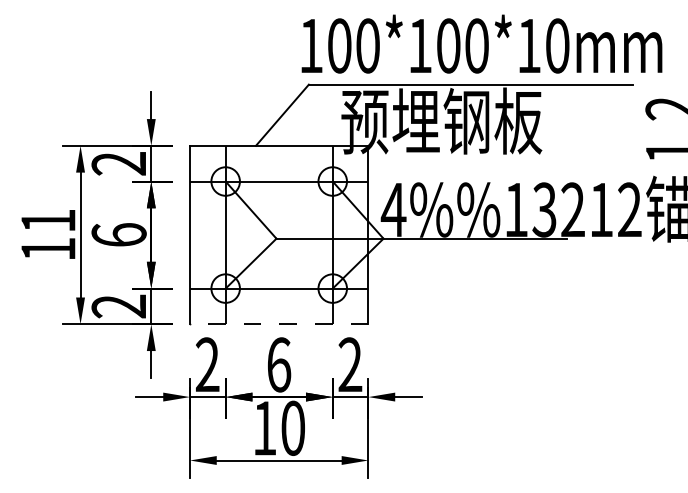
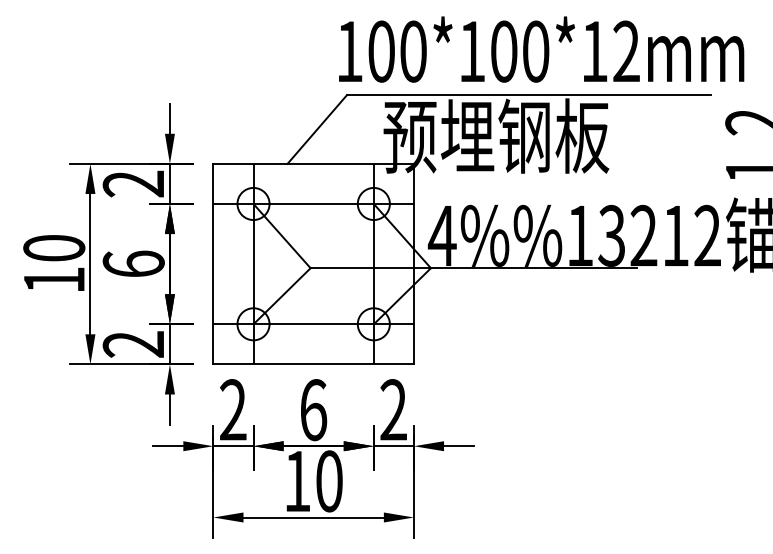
text: (557, 45) -> (626, 51), 100*100*10mm -> 100*100*12mm
text: (48, 221) -> (54, 248), 11 -> 10
line: (279, 324) -> (313, 364), dashed -> solid

